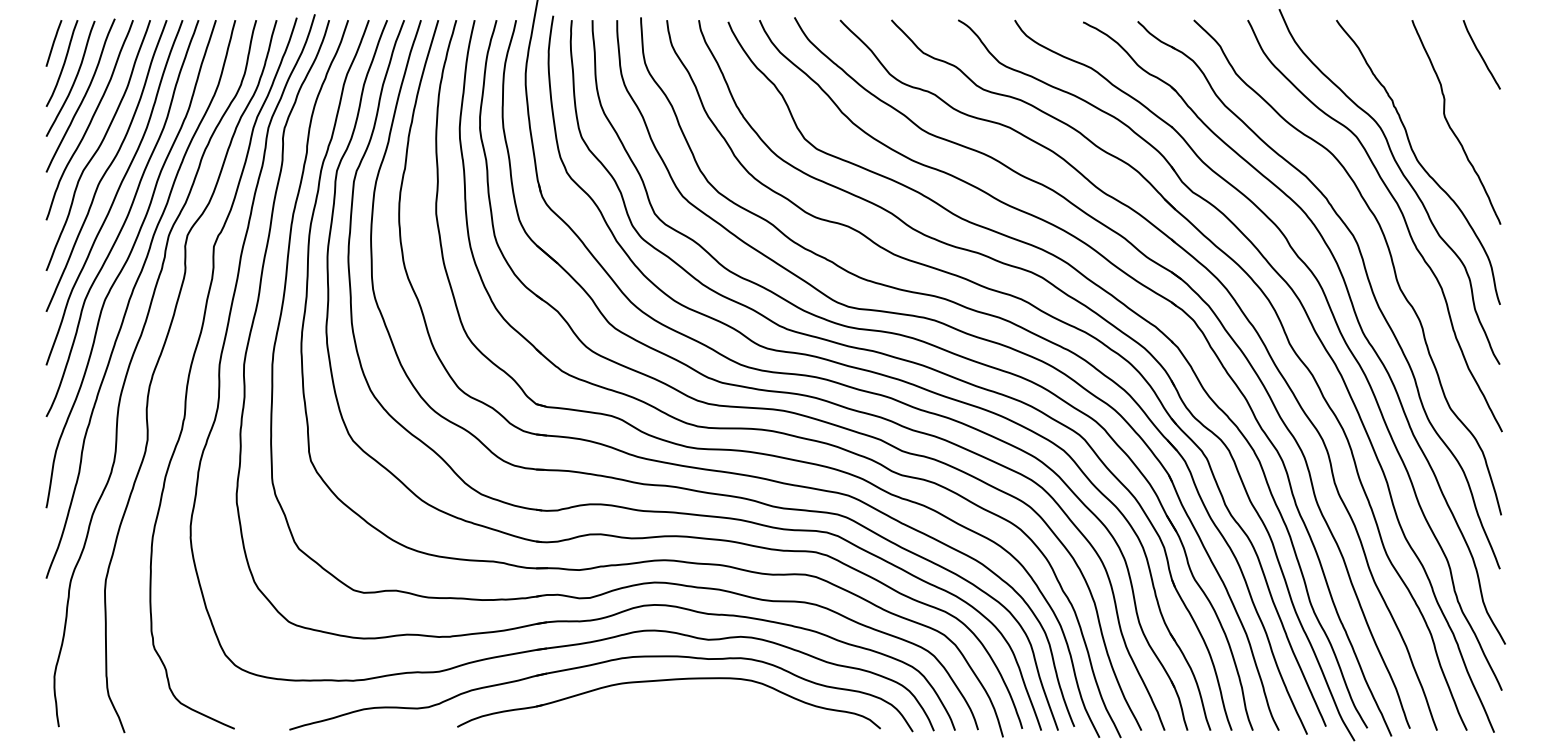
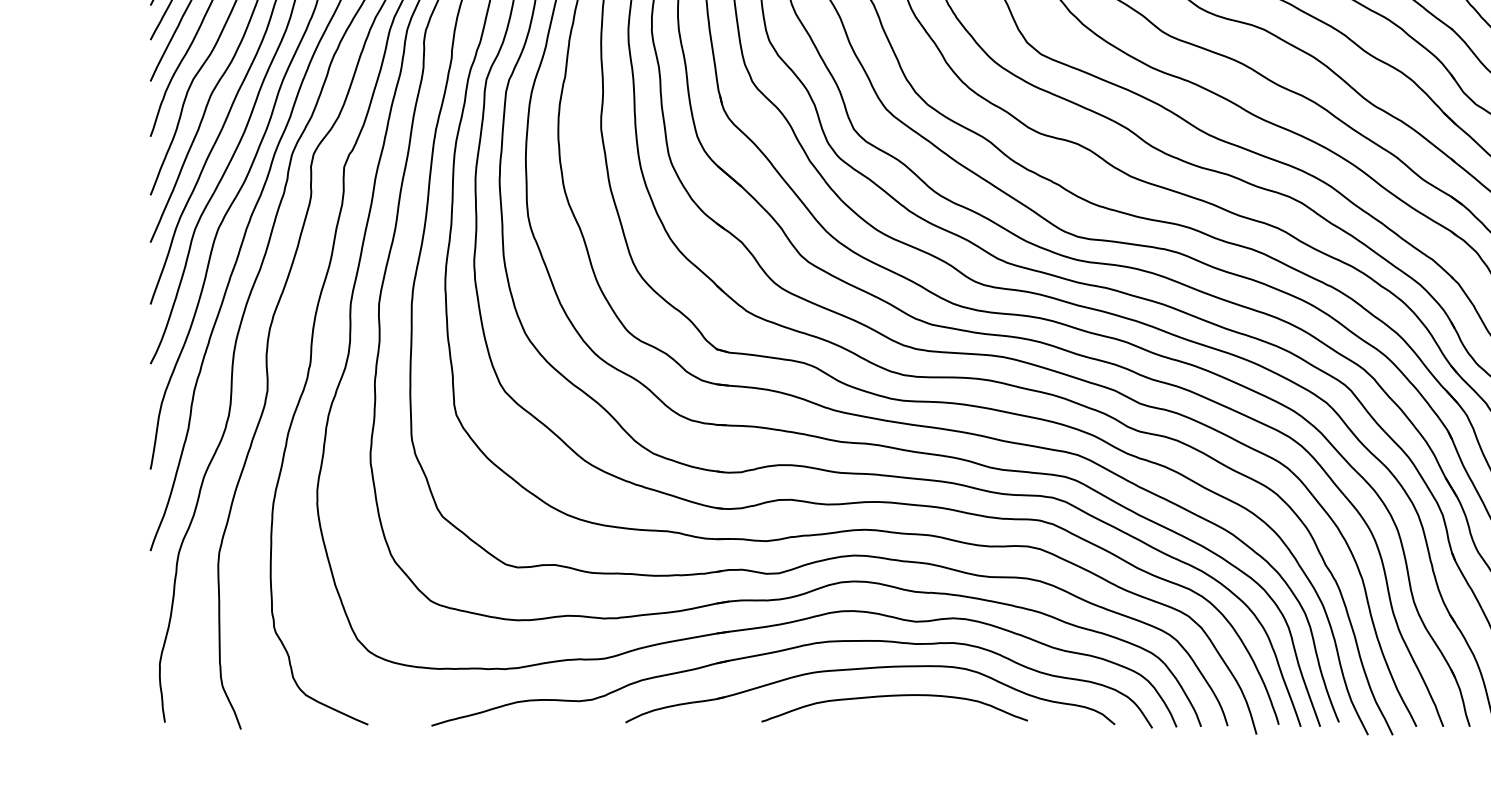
curve: (689, 704) -> (894, 696), added

